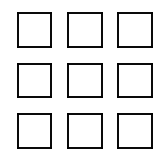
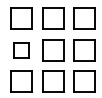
part: (34, 80) -> (21, 50), size x0.7

